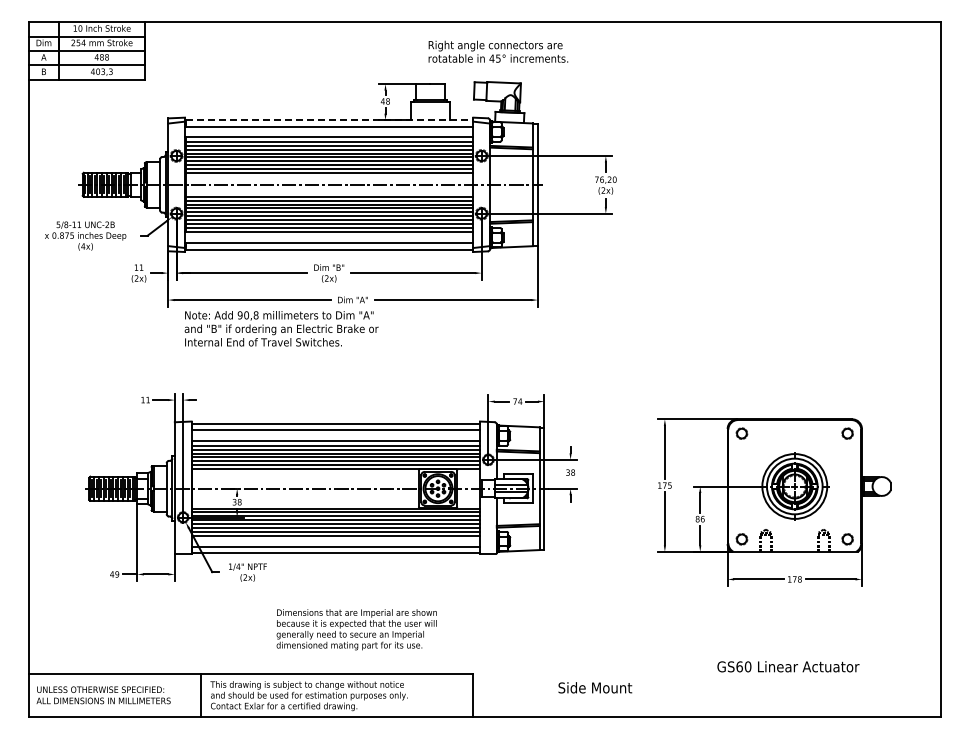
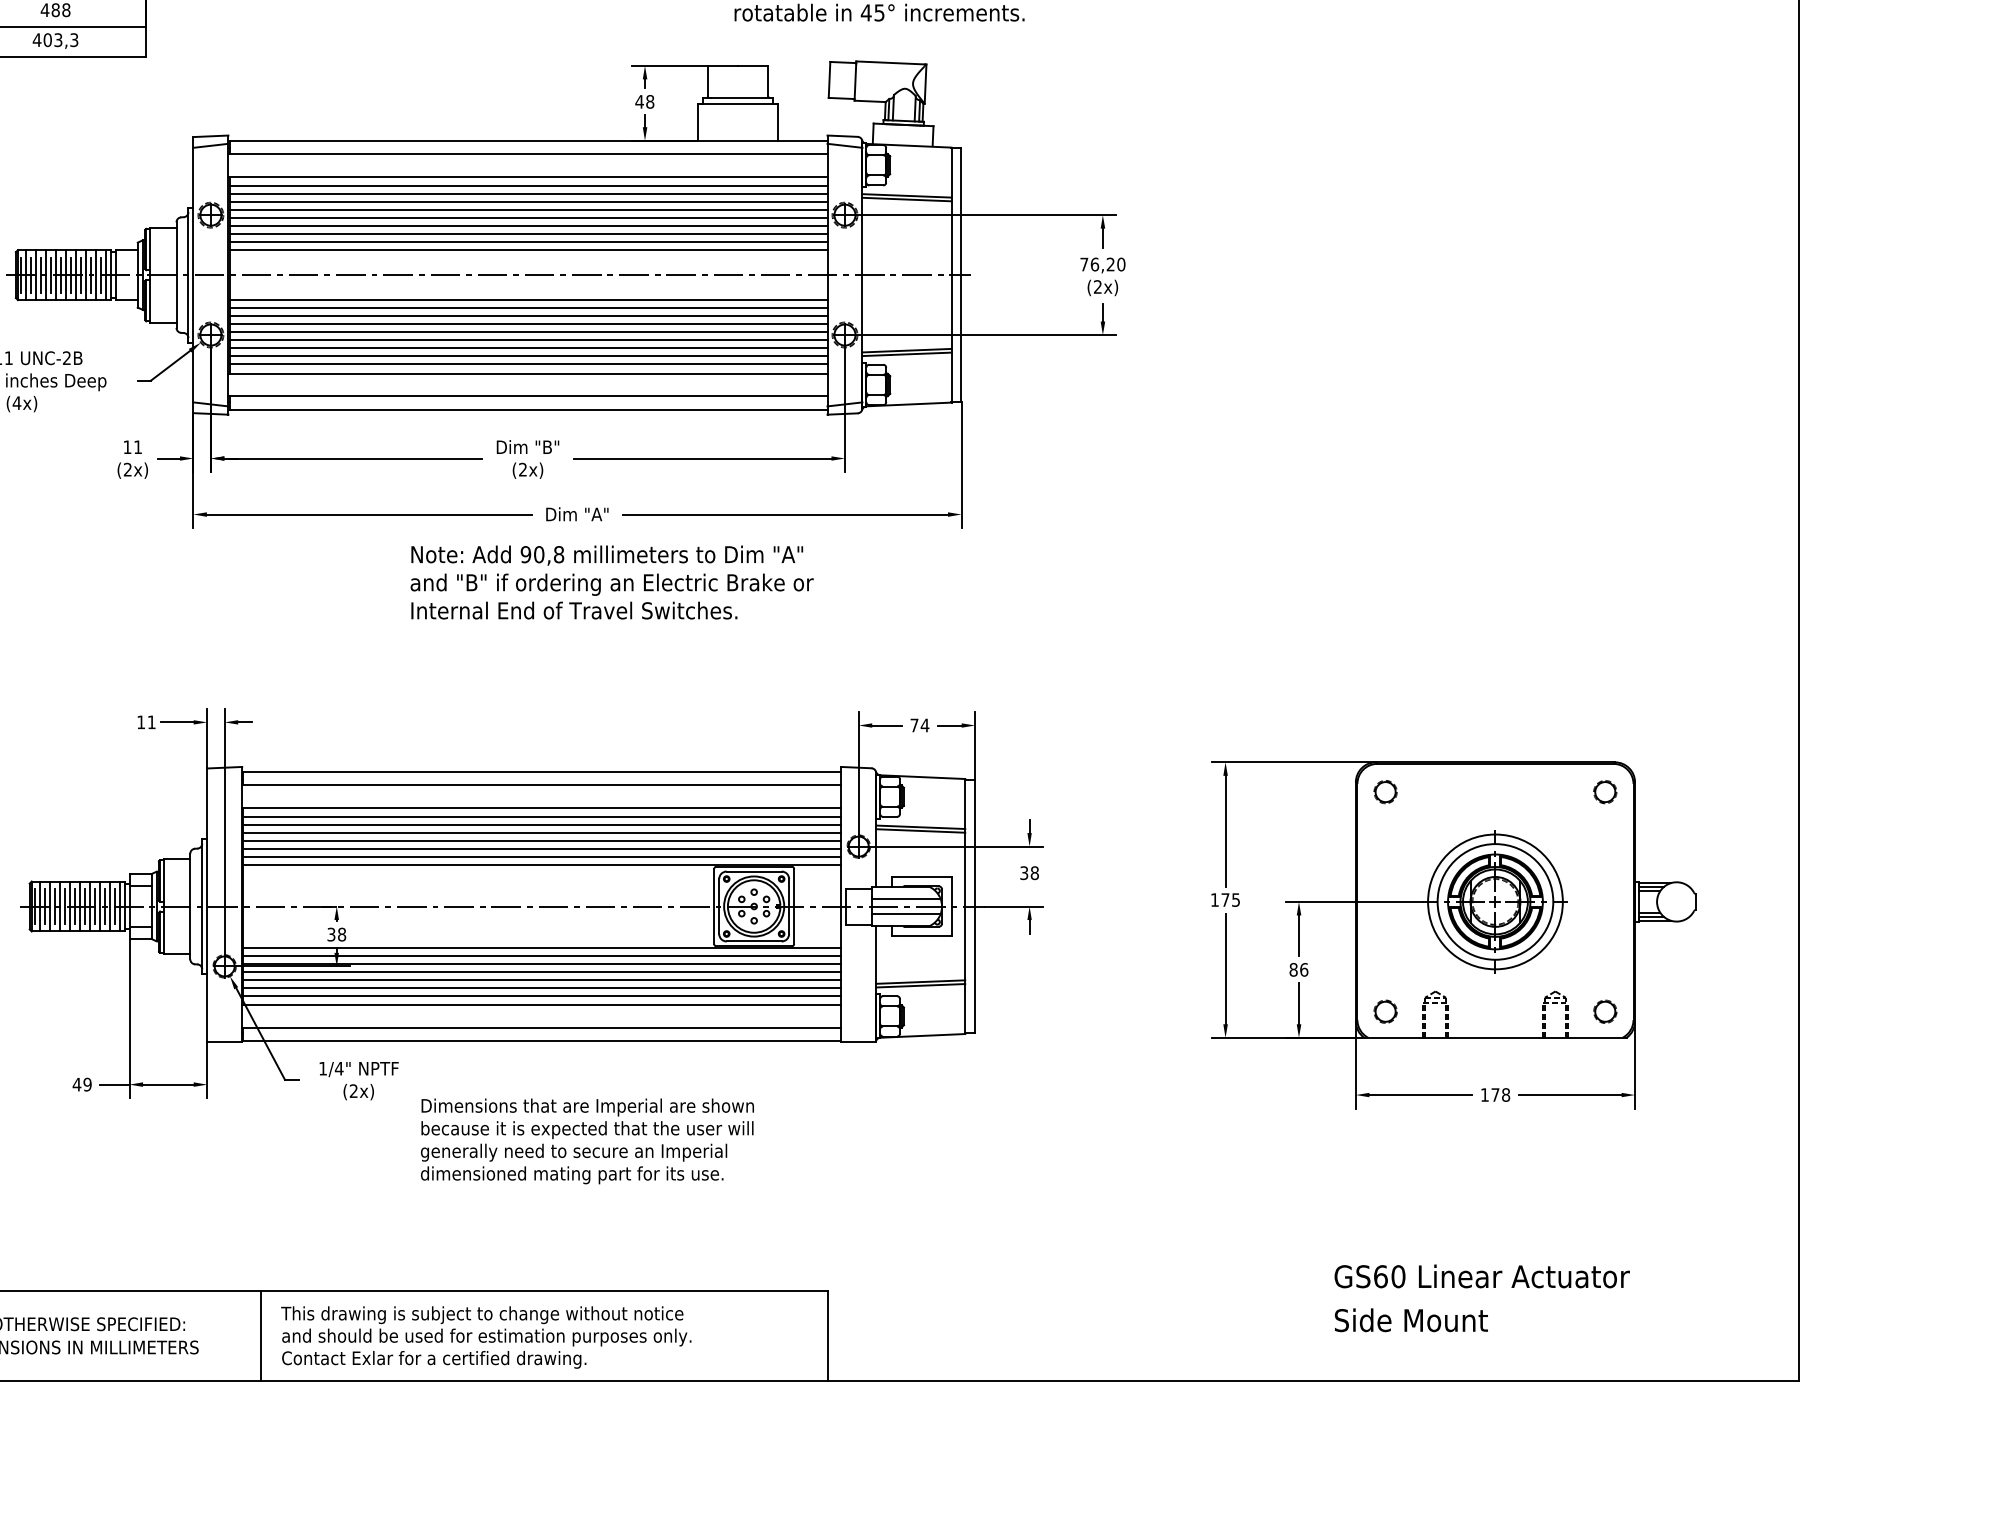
line: (329, 120) -> (528, 141), dashed -> solid
text: (281, 328) -> (611, 581), moved
text: (356, 629) -> (586, 1140), moved
text: (595, 687) -> (1411, 1319), moved

